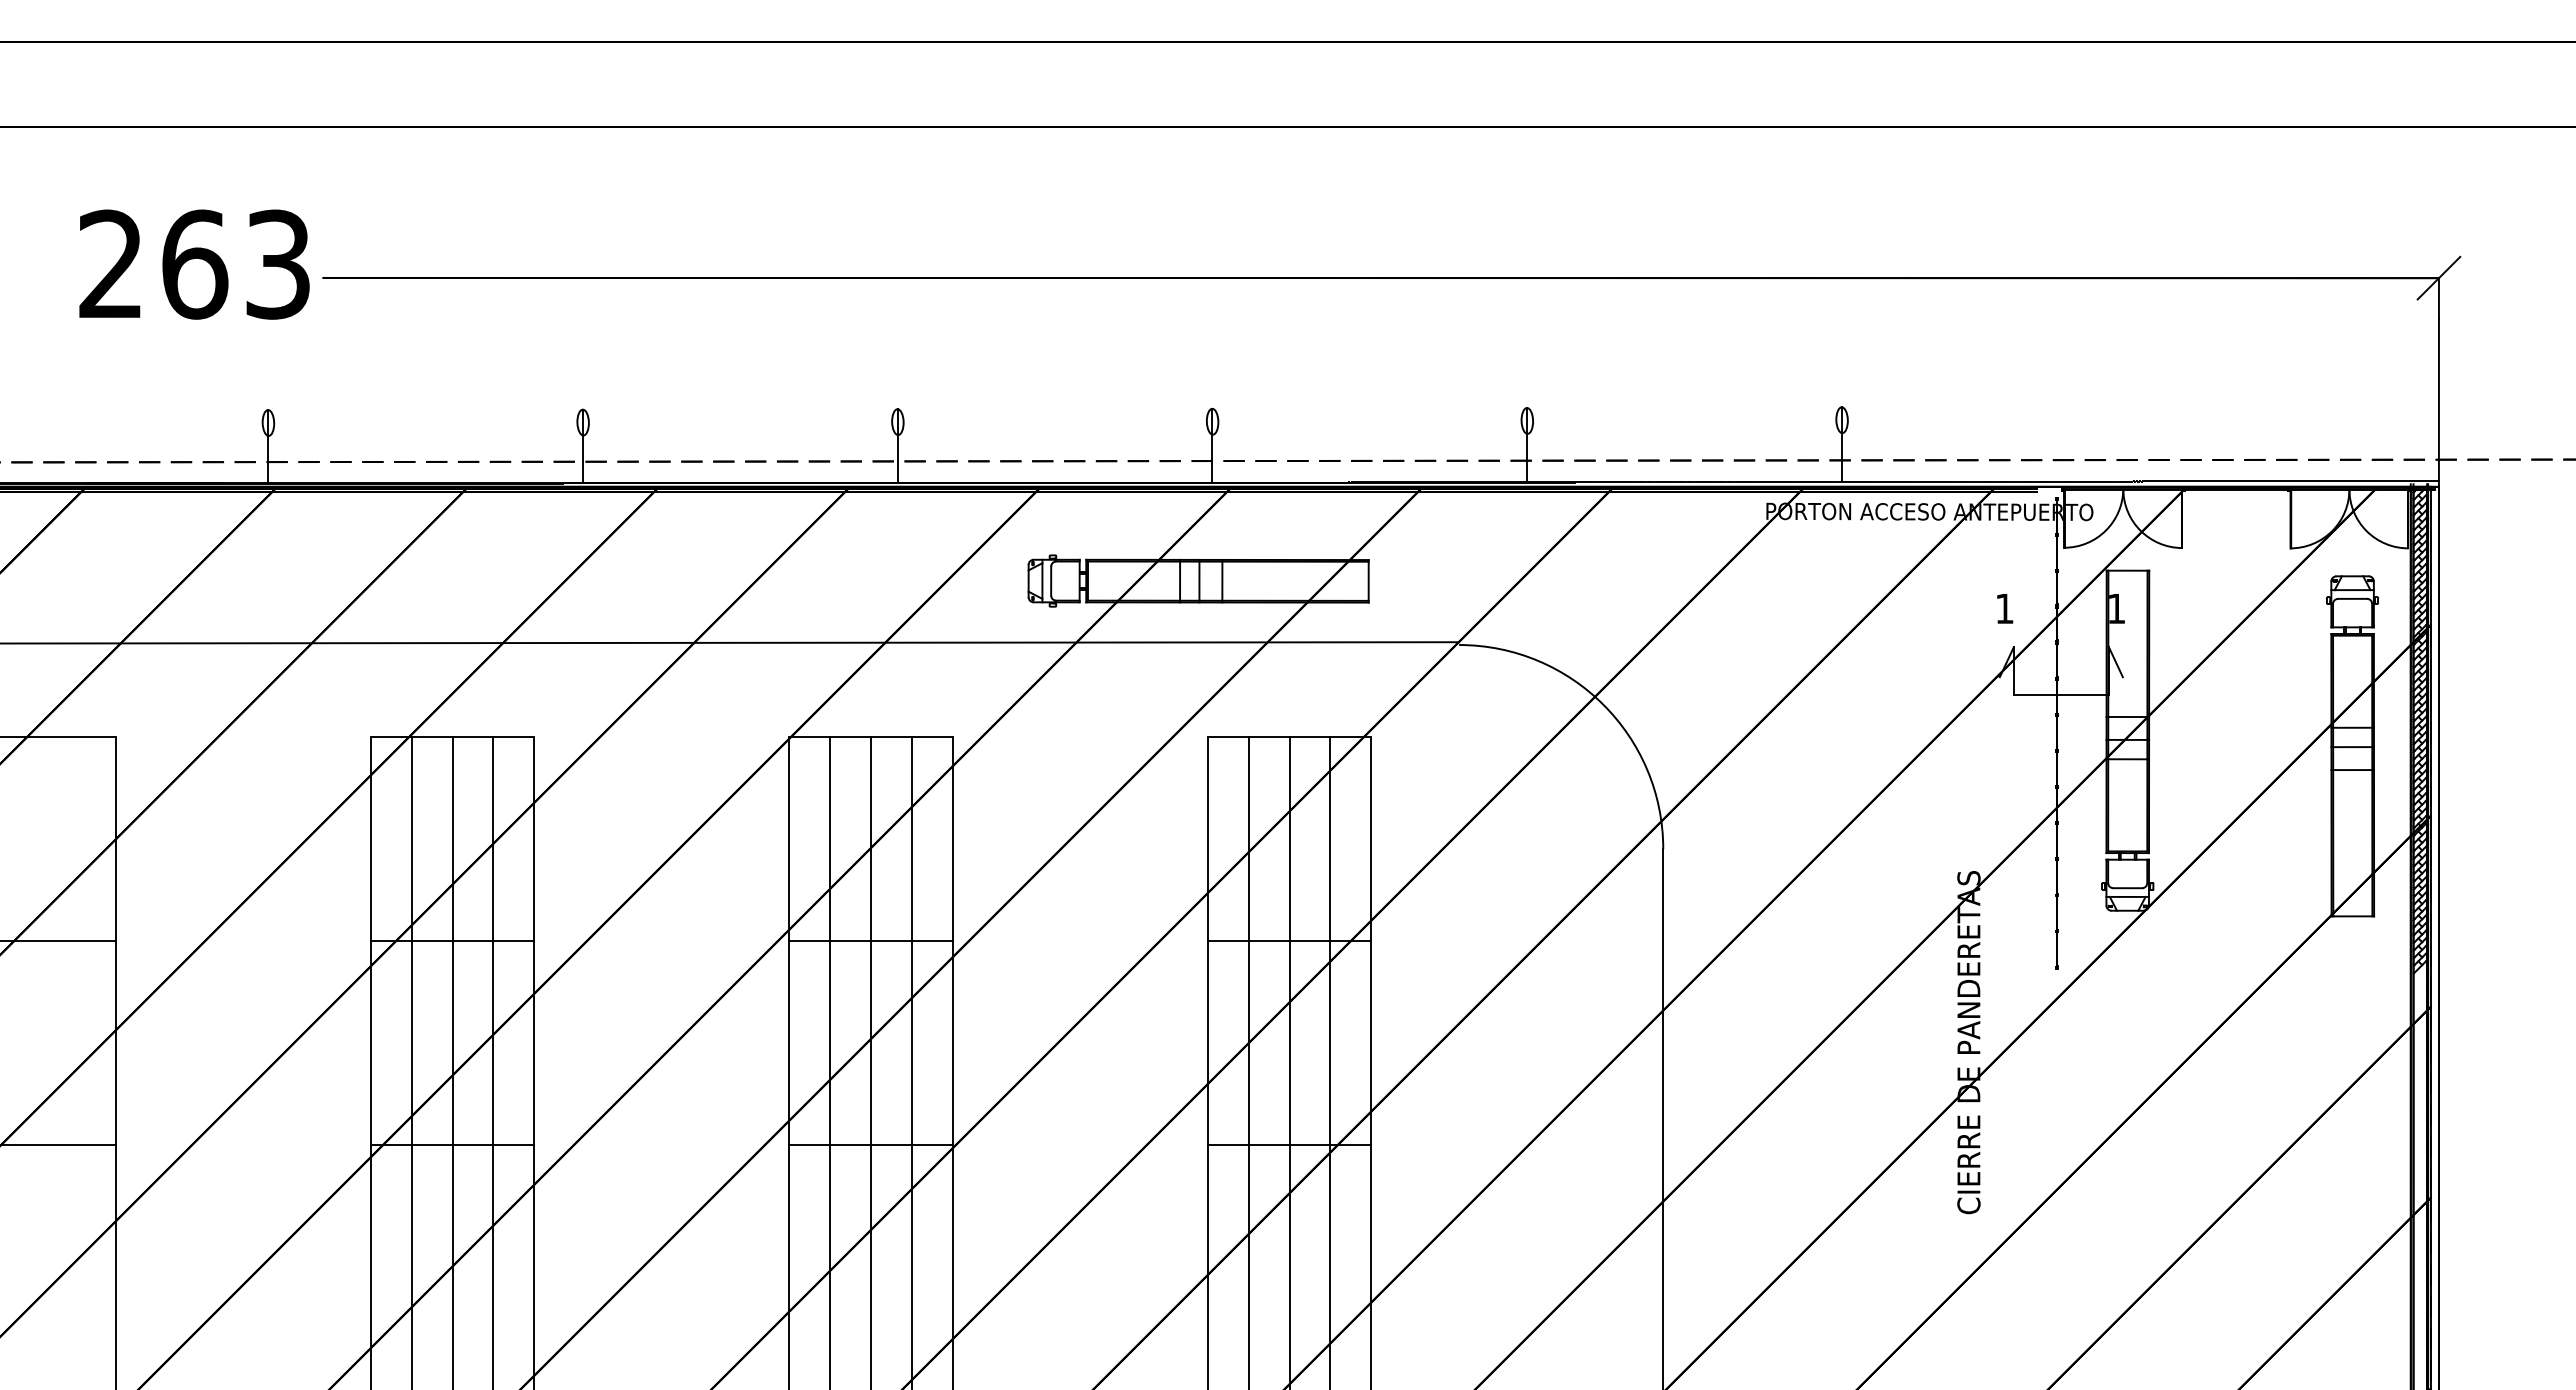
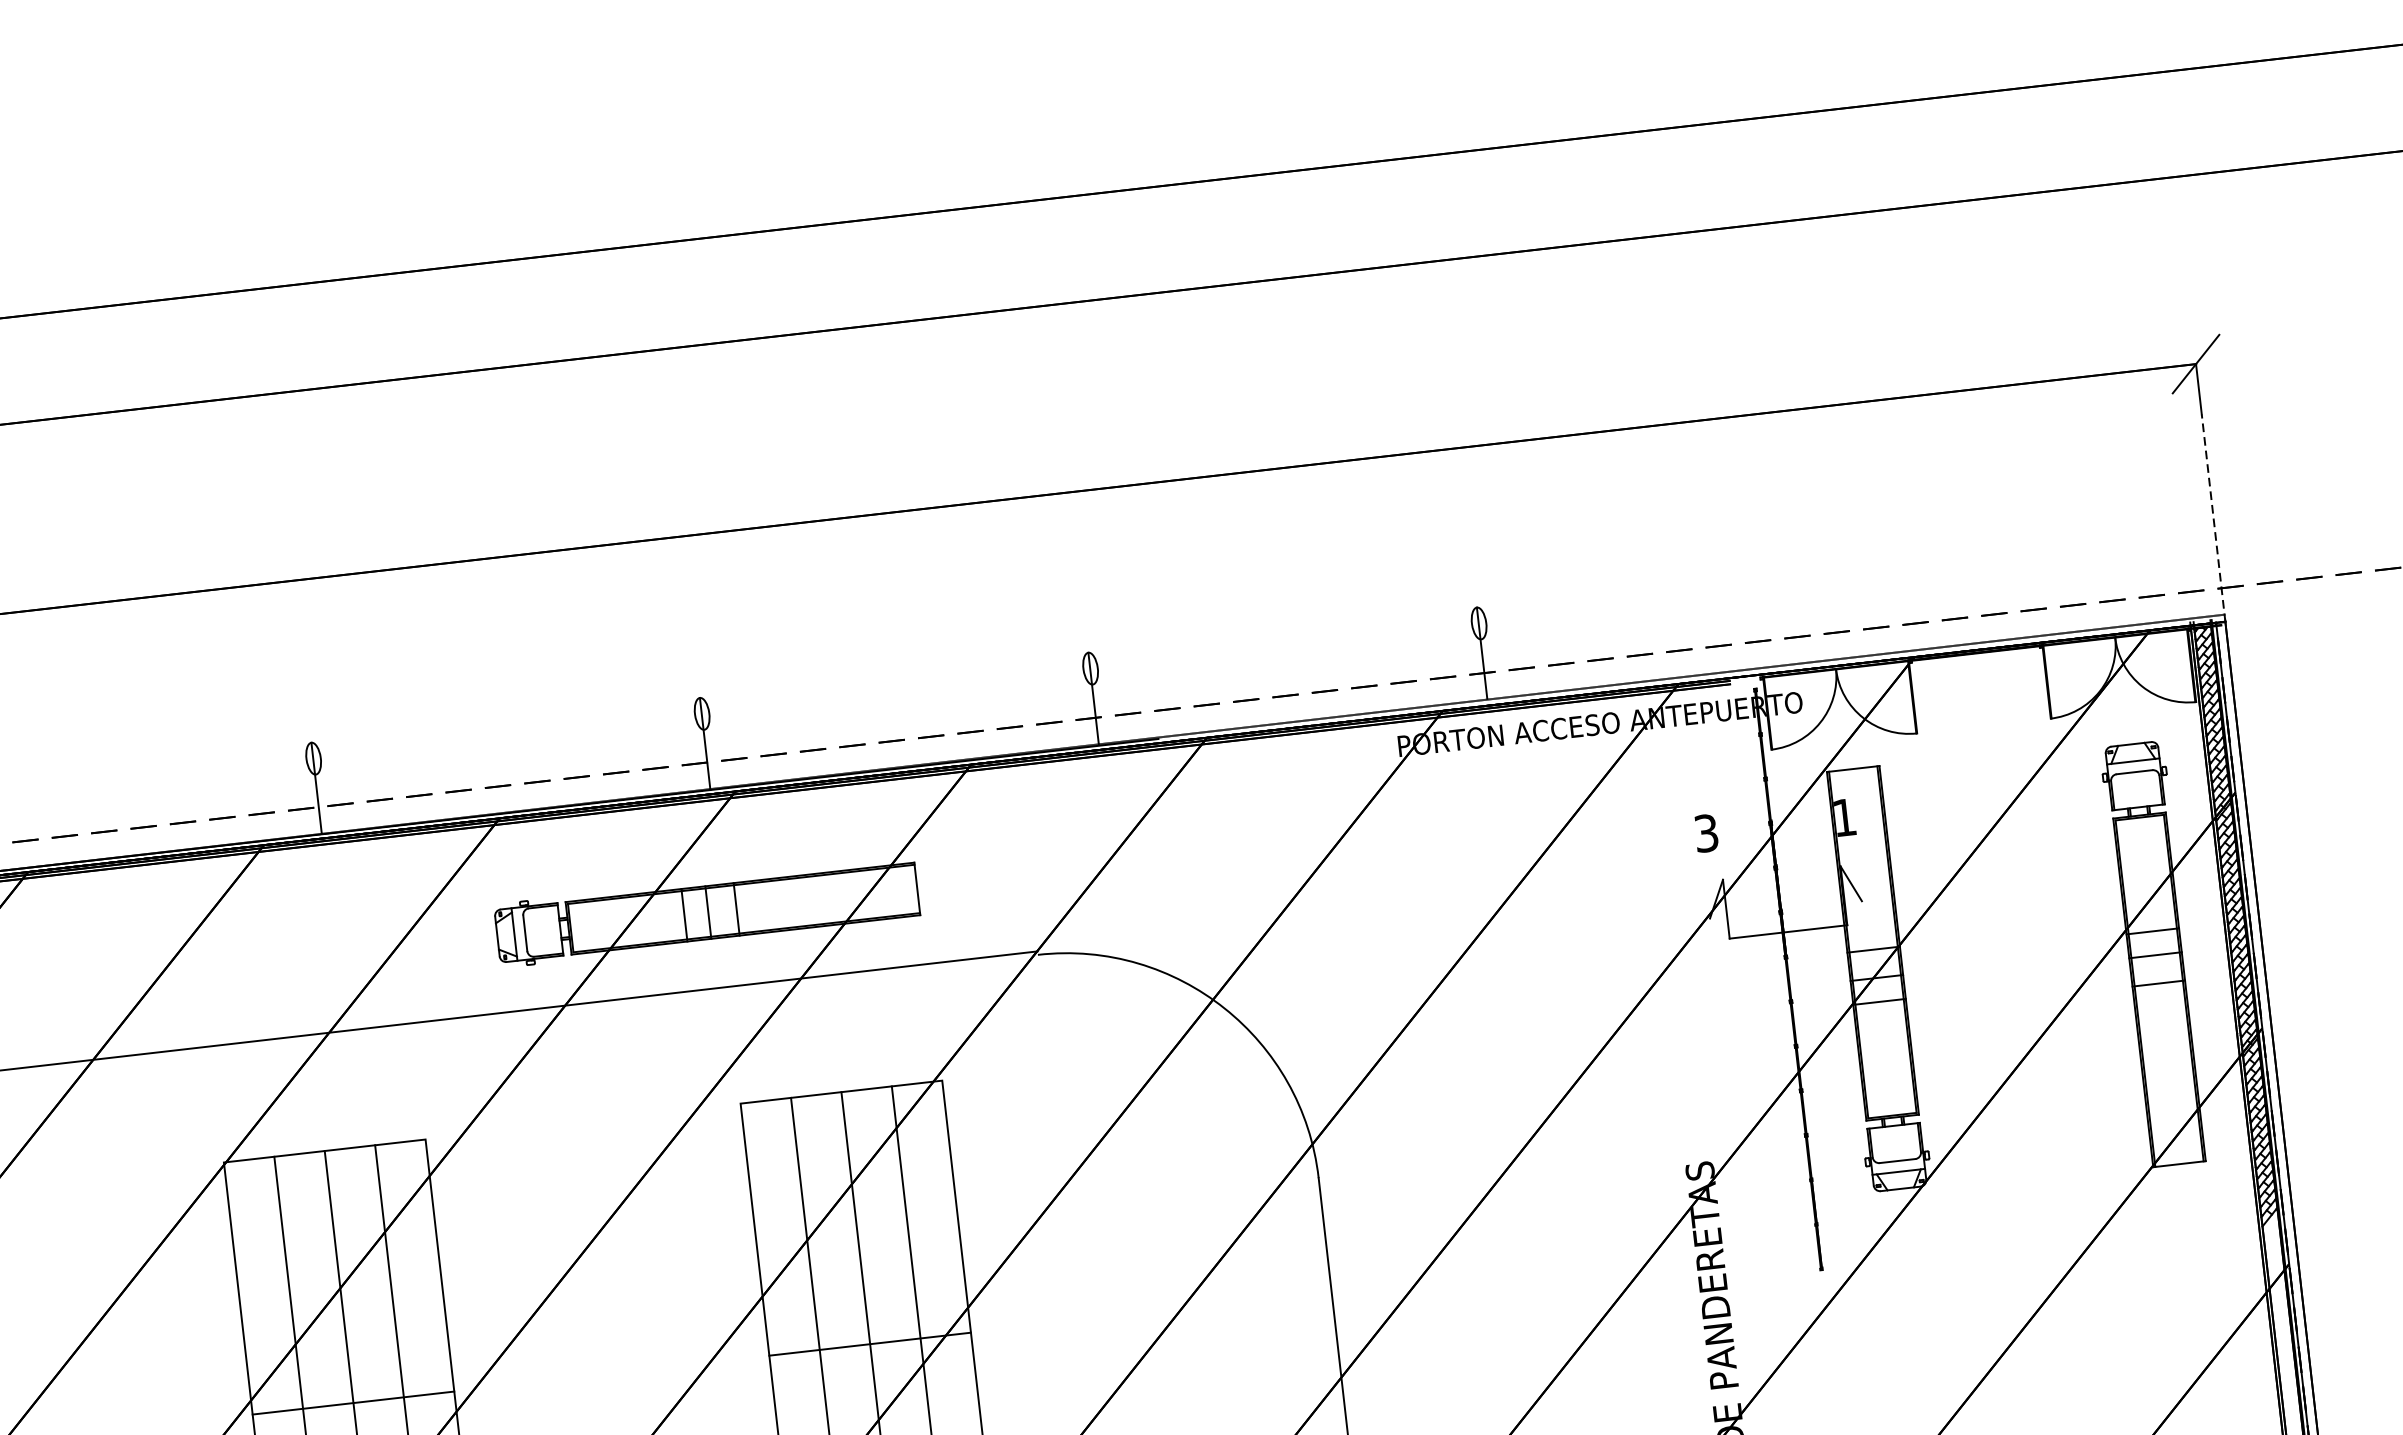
line: (2438, 402) -> (2212, 517), solid -> dashed
text: (2004, 608) -> (1706, 833), 1 -> 3

